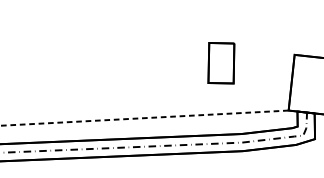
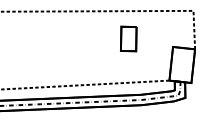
part: (220, 62) -> (128, 38), moved

